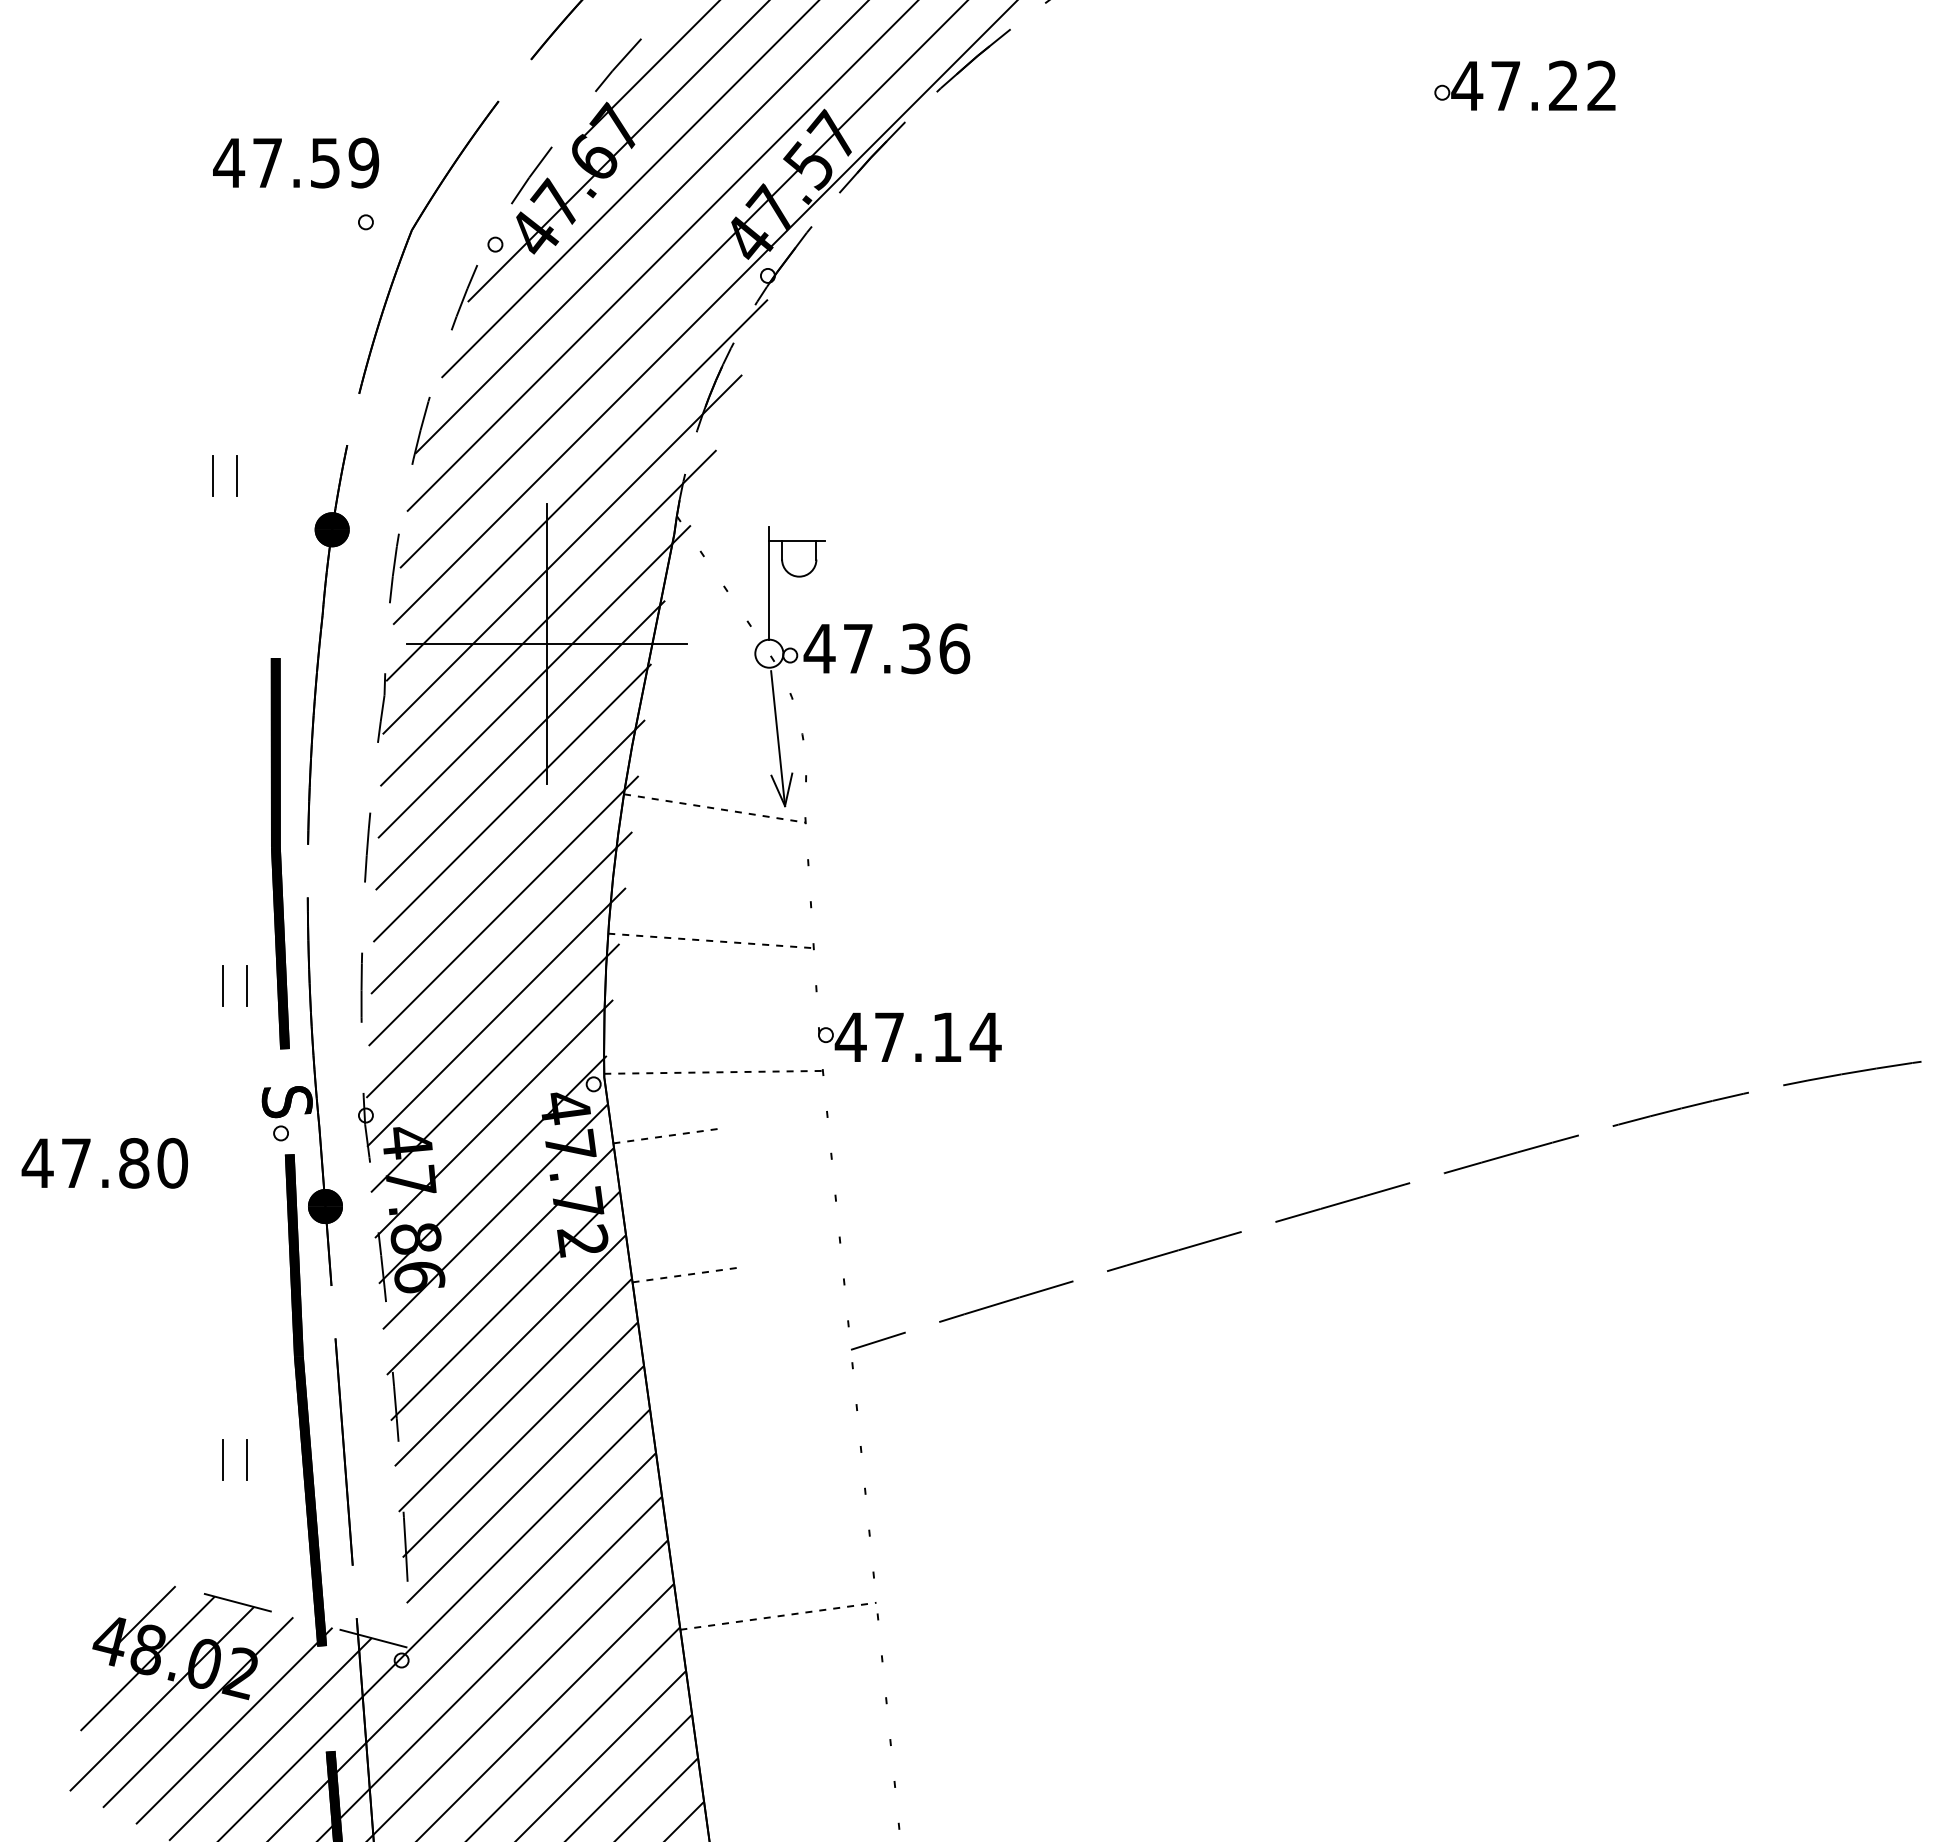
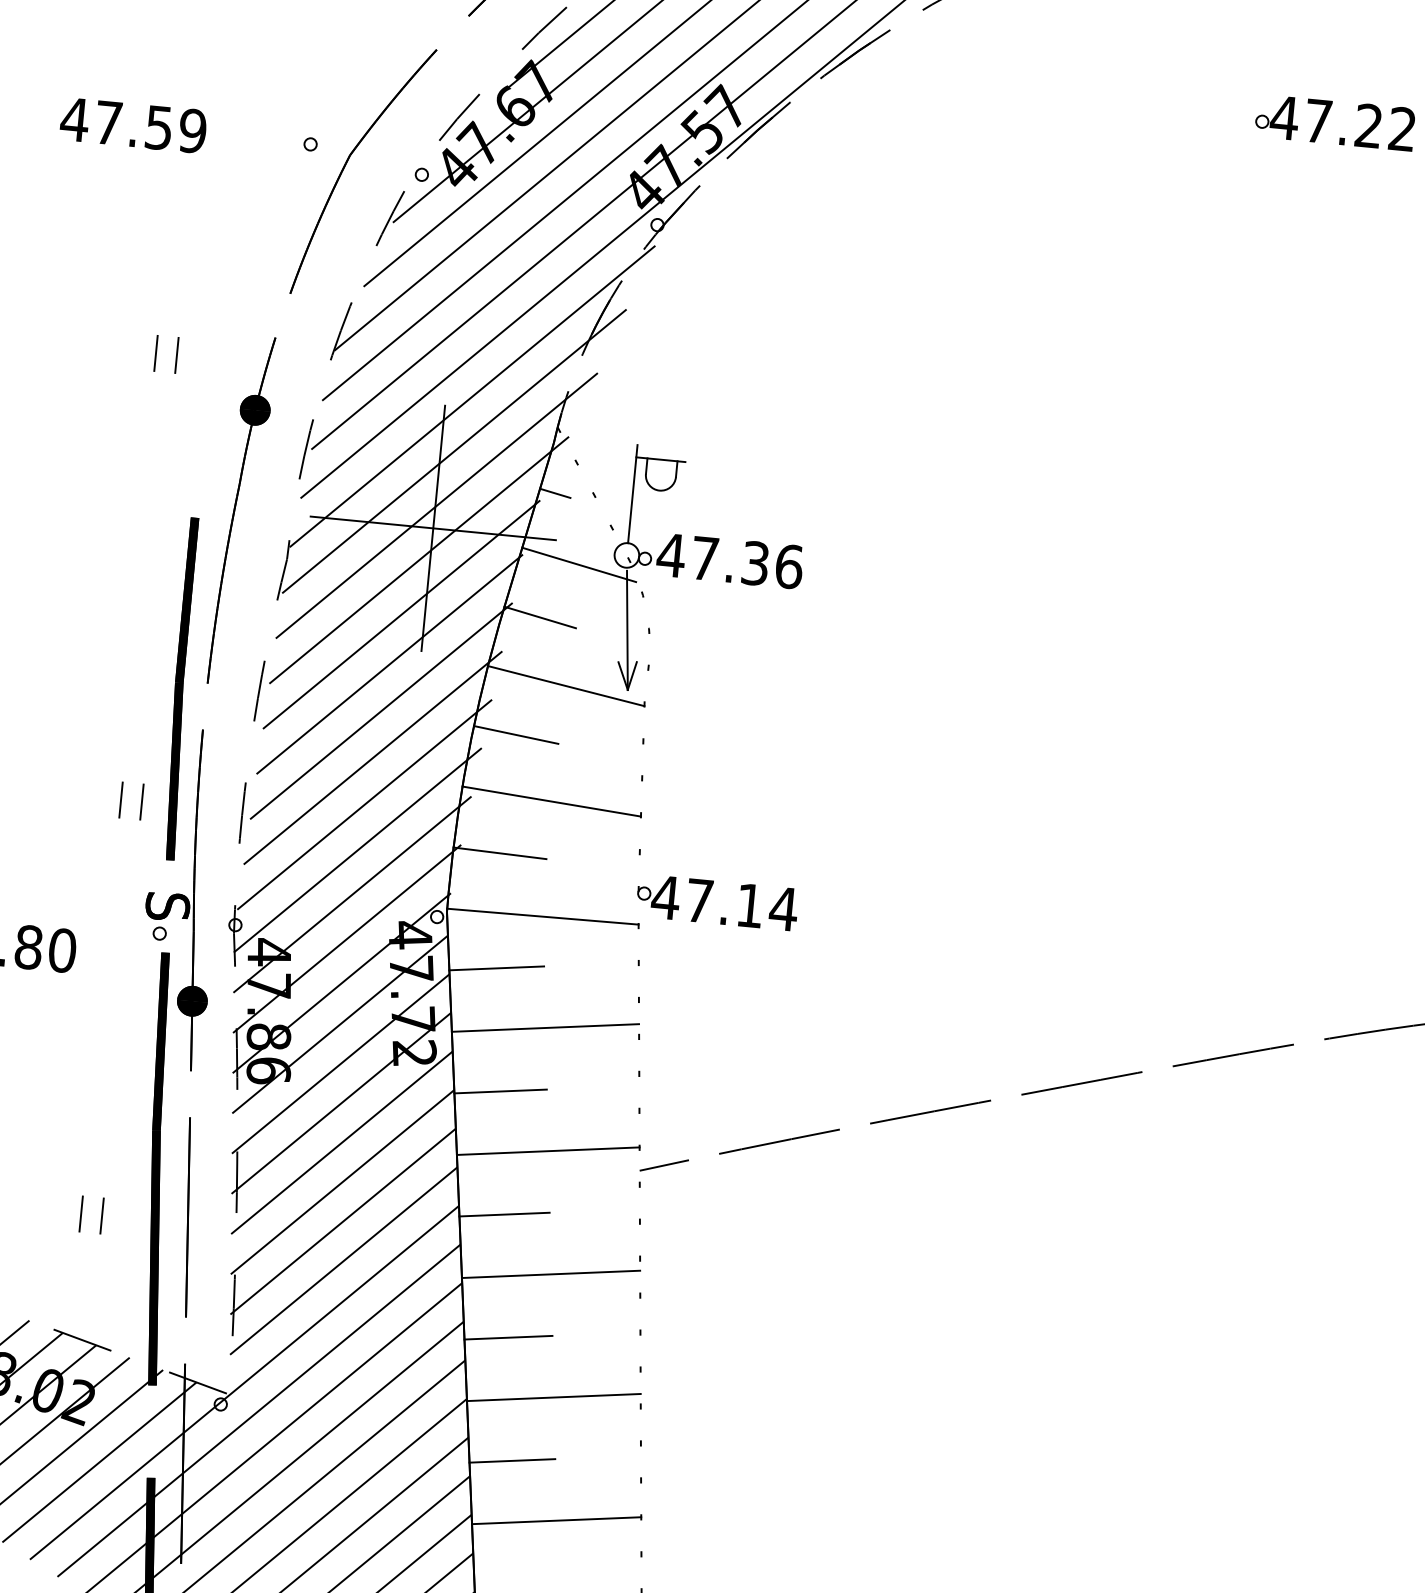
text: (296, 162) -> (133, 124), moved
line: (681, 590) -> (555, 492), added
line: (715, 669) -> (578, 564), added
line: (677, 733) -> (539, 617), added
line: (714, 808) -> (565, 686), dashed -> solid
line: (663, 868) -> (516, 734), added
line: (711, 940) -> (552, 801), dashed -> solid
line: (657, 1004) -> (499, 852), added
line: (714, 1072) -> (543, 916), dashed -> solid
line: (666, 1136) -> (496, 968), dashed -> solid
line: (728, 1197) -> (545, 1027), added
line: (684, 1275) -> (500, 1091), dashed -> solid
line: (745, 1337) -> (548, 1151), added
line: (702, 1414) -> (504, 1214), added
line: (761, 1476) -> (550, 1273), added
line: (720, 1553) -> (508, 1337), added
line: (778, 1616) -> (553, 1397), dashed -> solid
line: (737, 1692) -> (511, 1460), added
line: (794, 1755) -> (556, 1520), added

